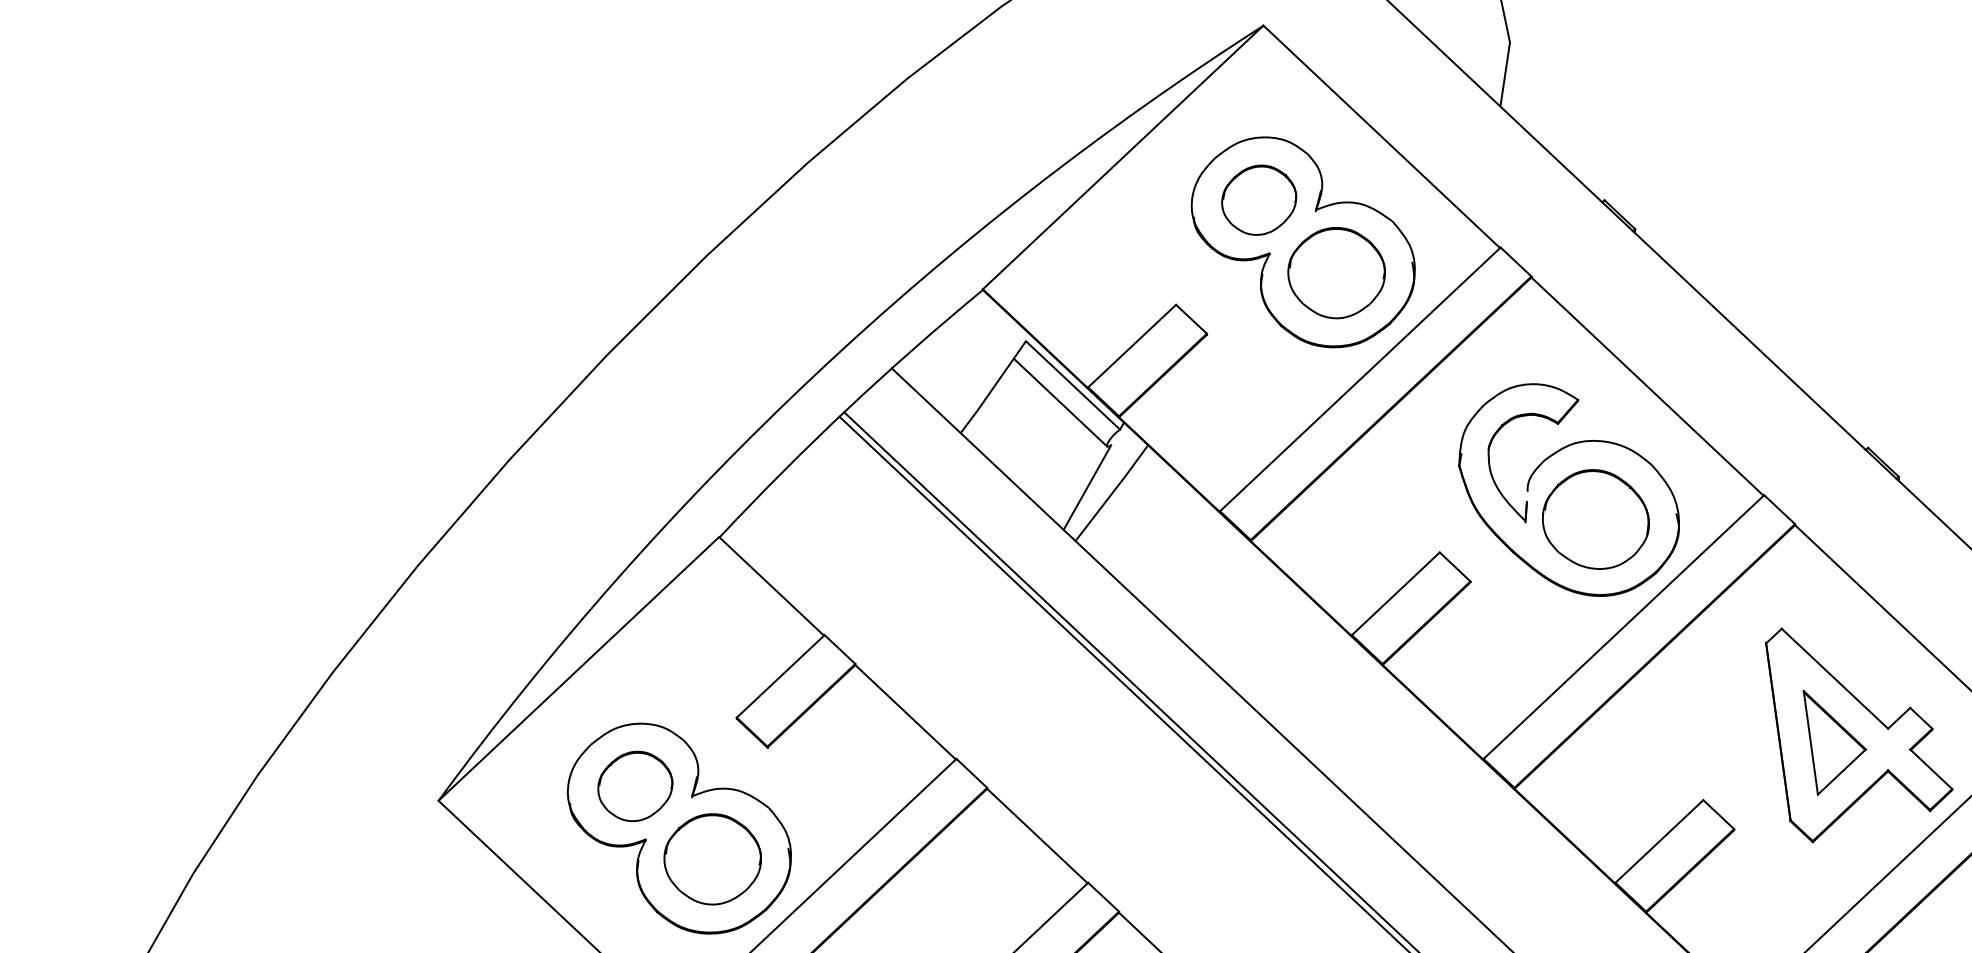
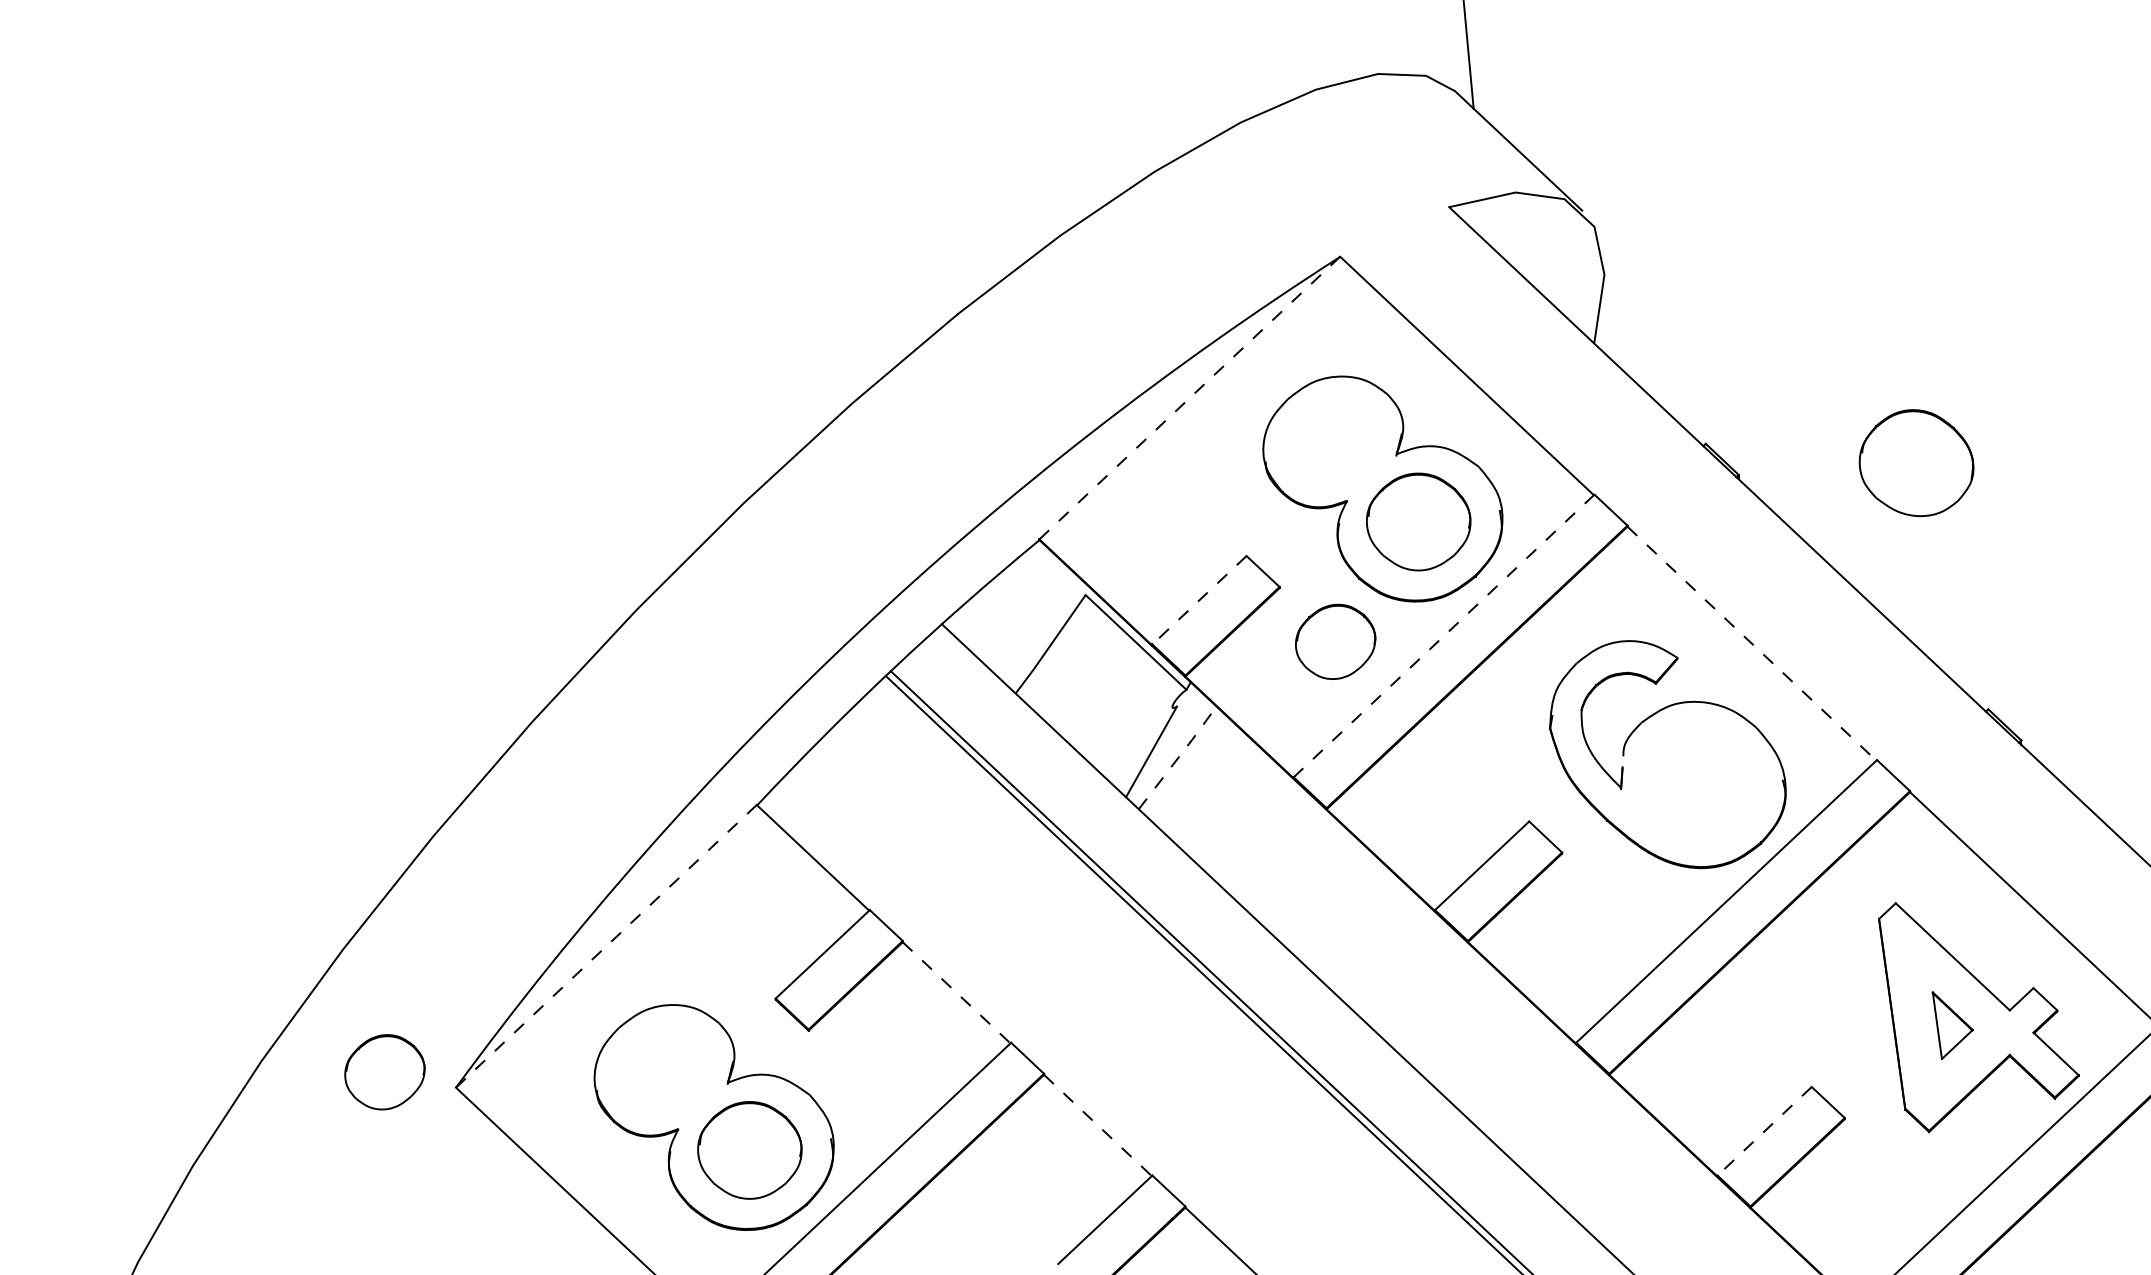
line: (1123, 156) -> (1190, 397), solid -> dashed
part: (1259, 199) -> (1335, 641), moved
line: (1132, 346) -> (1199, 600), solid -> dashed
line: (1359, 379) -> (1443, 636), solid -> dashed
line: (1648, 386) -> (1752, 643), solid -> dashed
line: (1060, 402) -> (1122, 660), removed
line: (1112, 492) -> (1178, 757), solid -> dashed
part: (1595, 519) -> (1916, 463), moved
line: (578, 668) -> (606, 945), solid -> dashed
line: (905, 712) -> (956, 992), solid -> dashed
part: (1834, 742) -> (1952, 1025), size x0.6
part: (634, 786) -> (384, 1072), moved
line: (1037, 836) -> (1097, 1125), solid -> dashed
line: (1659, 841) -> (1764, 1131), solid -> dashed

